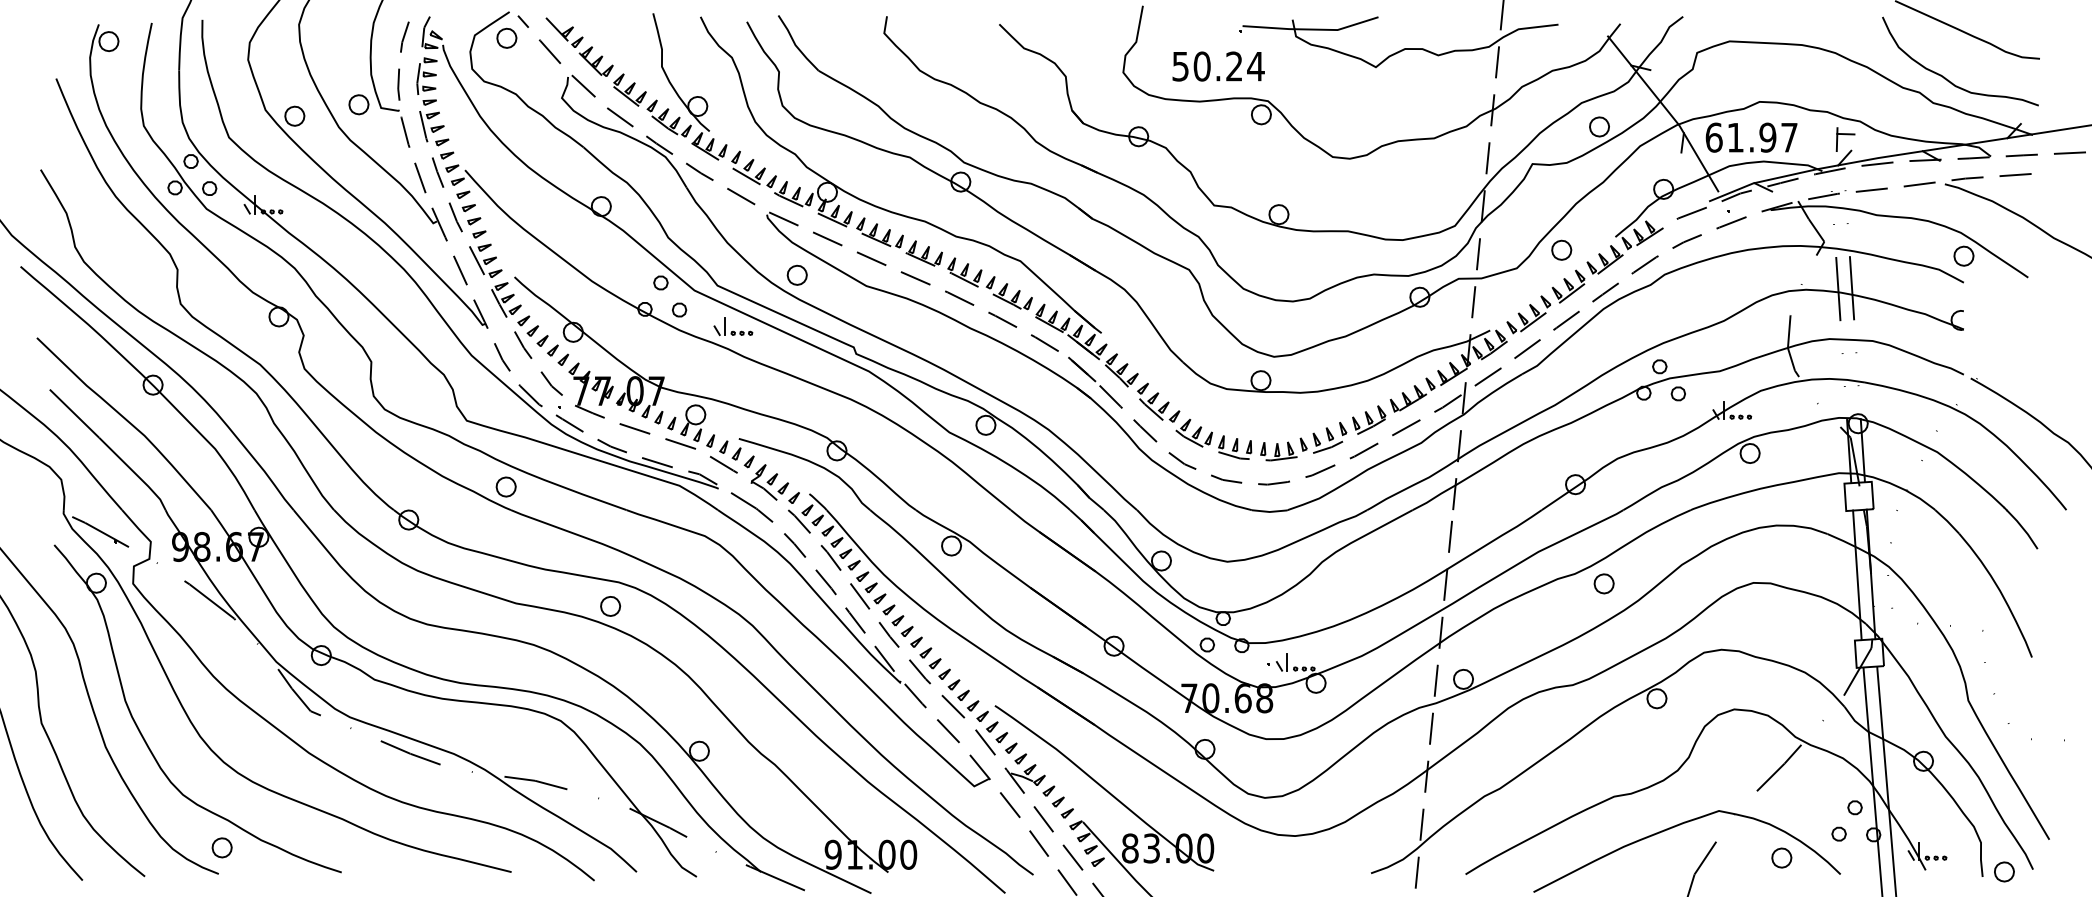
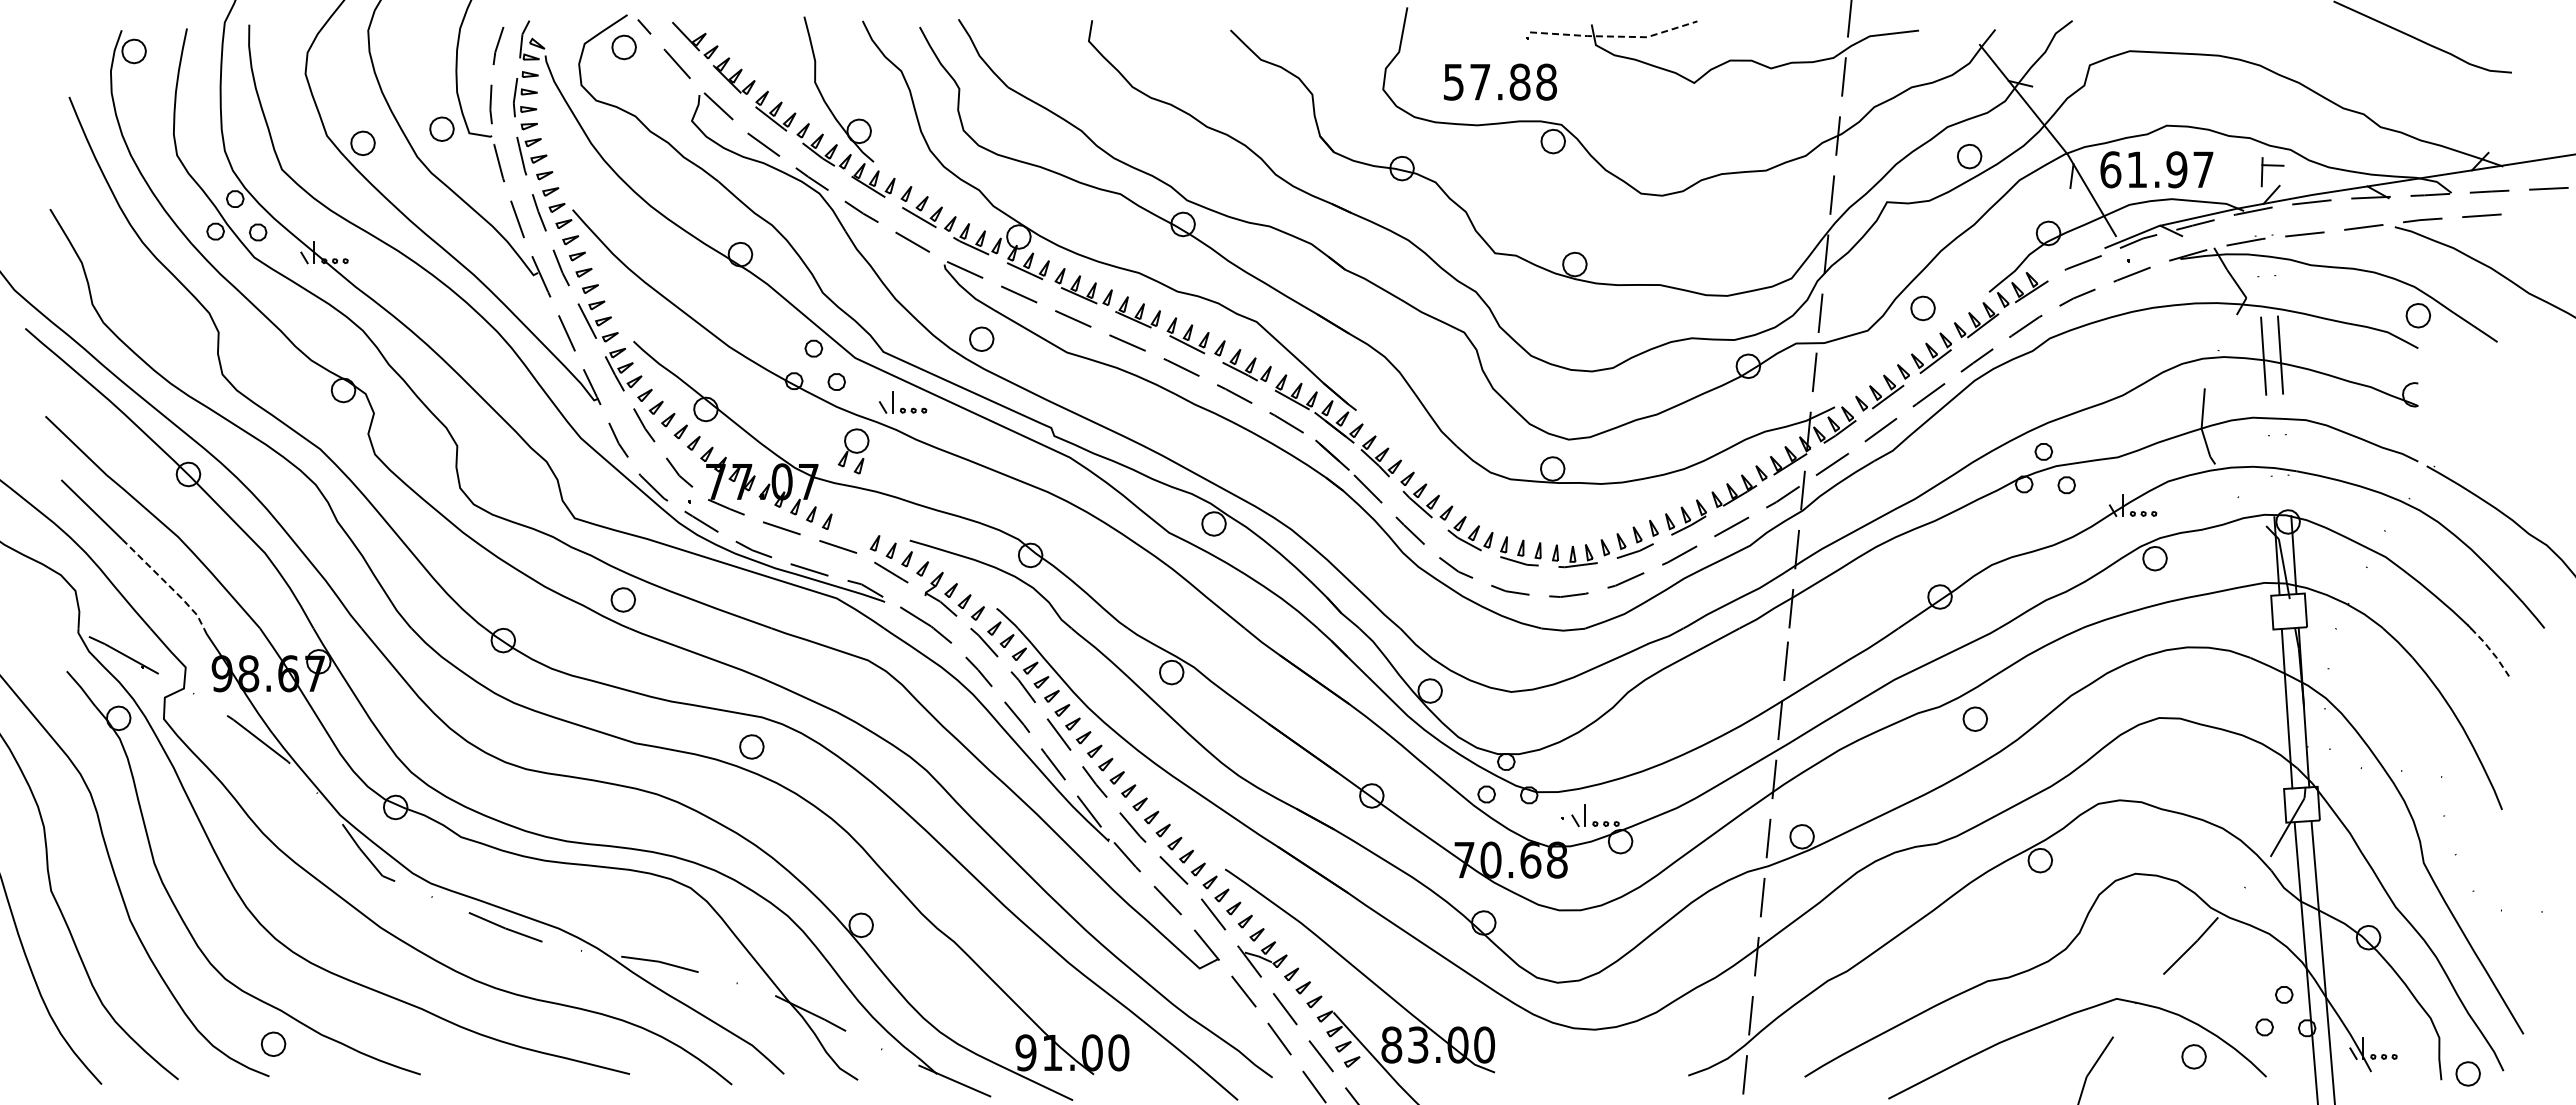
line: (1311, 29) -> (1615, 36), solid -> dashed
text: (1229, 66) -> (1513, 81), 50.24 -> 57.88
curve: (1945, 77) -> (2395, 95), removed
part: (693, 423) -> (853, 451), moved
line: (135, 473) -> (166, 583), solid -> dashed
line: (2023, 528) -> (2491, 651), solid -> dashed

